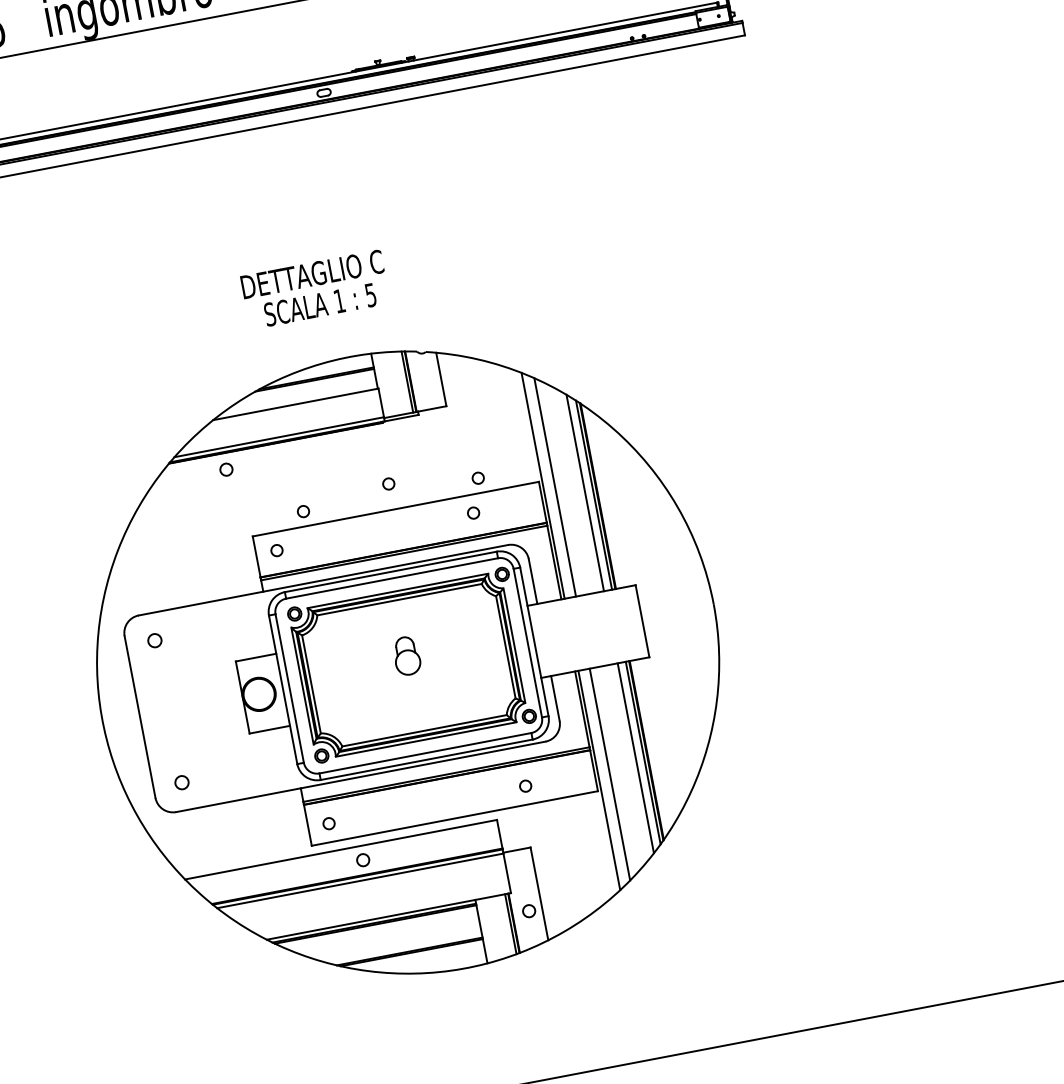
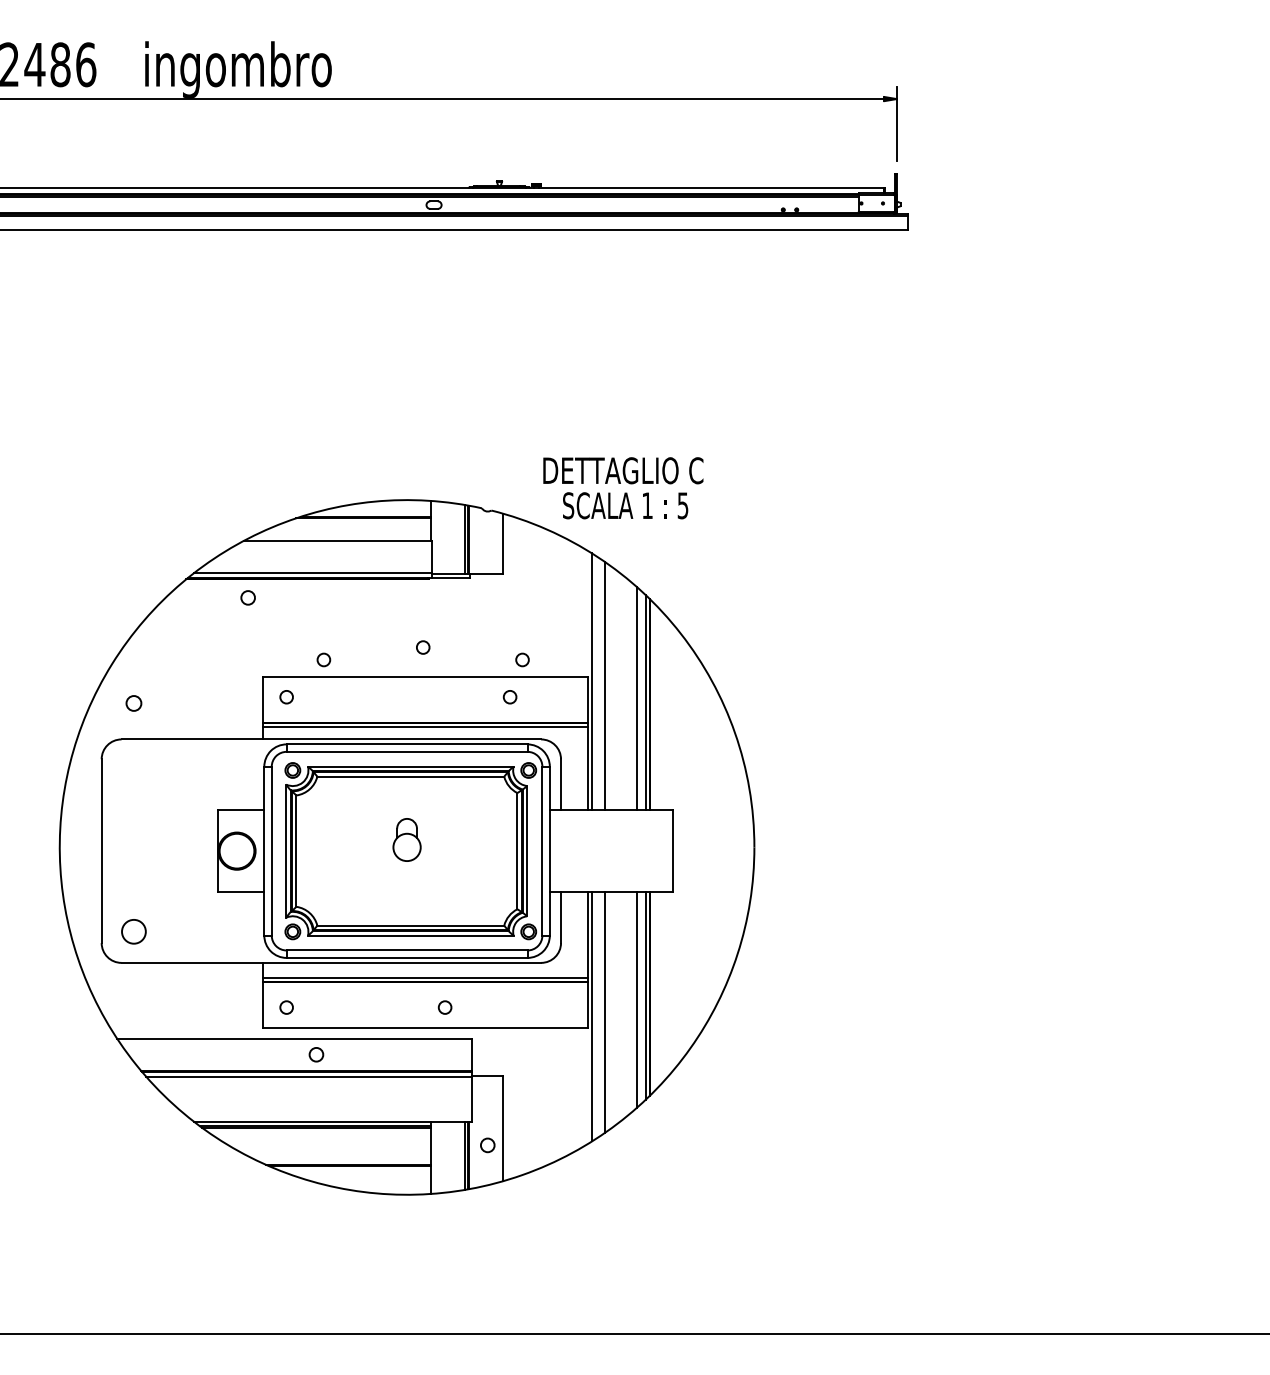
text: (315, 290) -> (623, 488), moved
circle: (154, 640) -> (133, 703), moved
circle: (181, 782) -> (133, 931), size x1.6
circle: (525, 786) -> (444, 1007), moved

